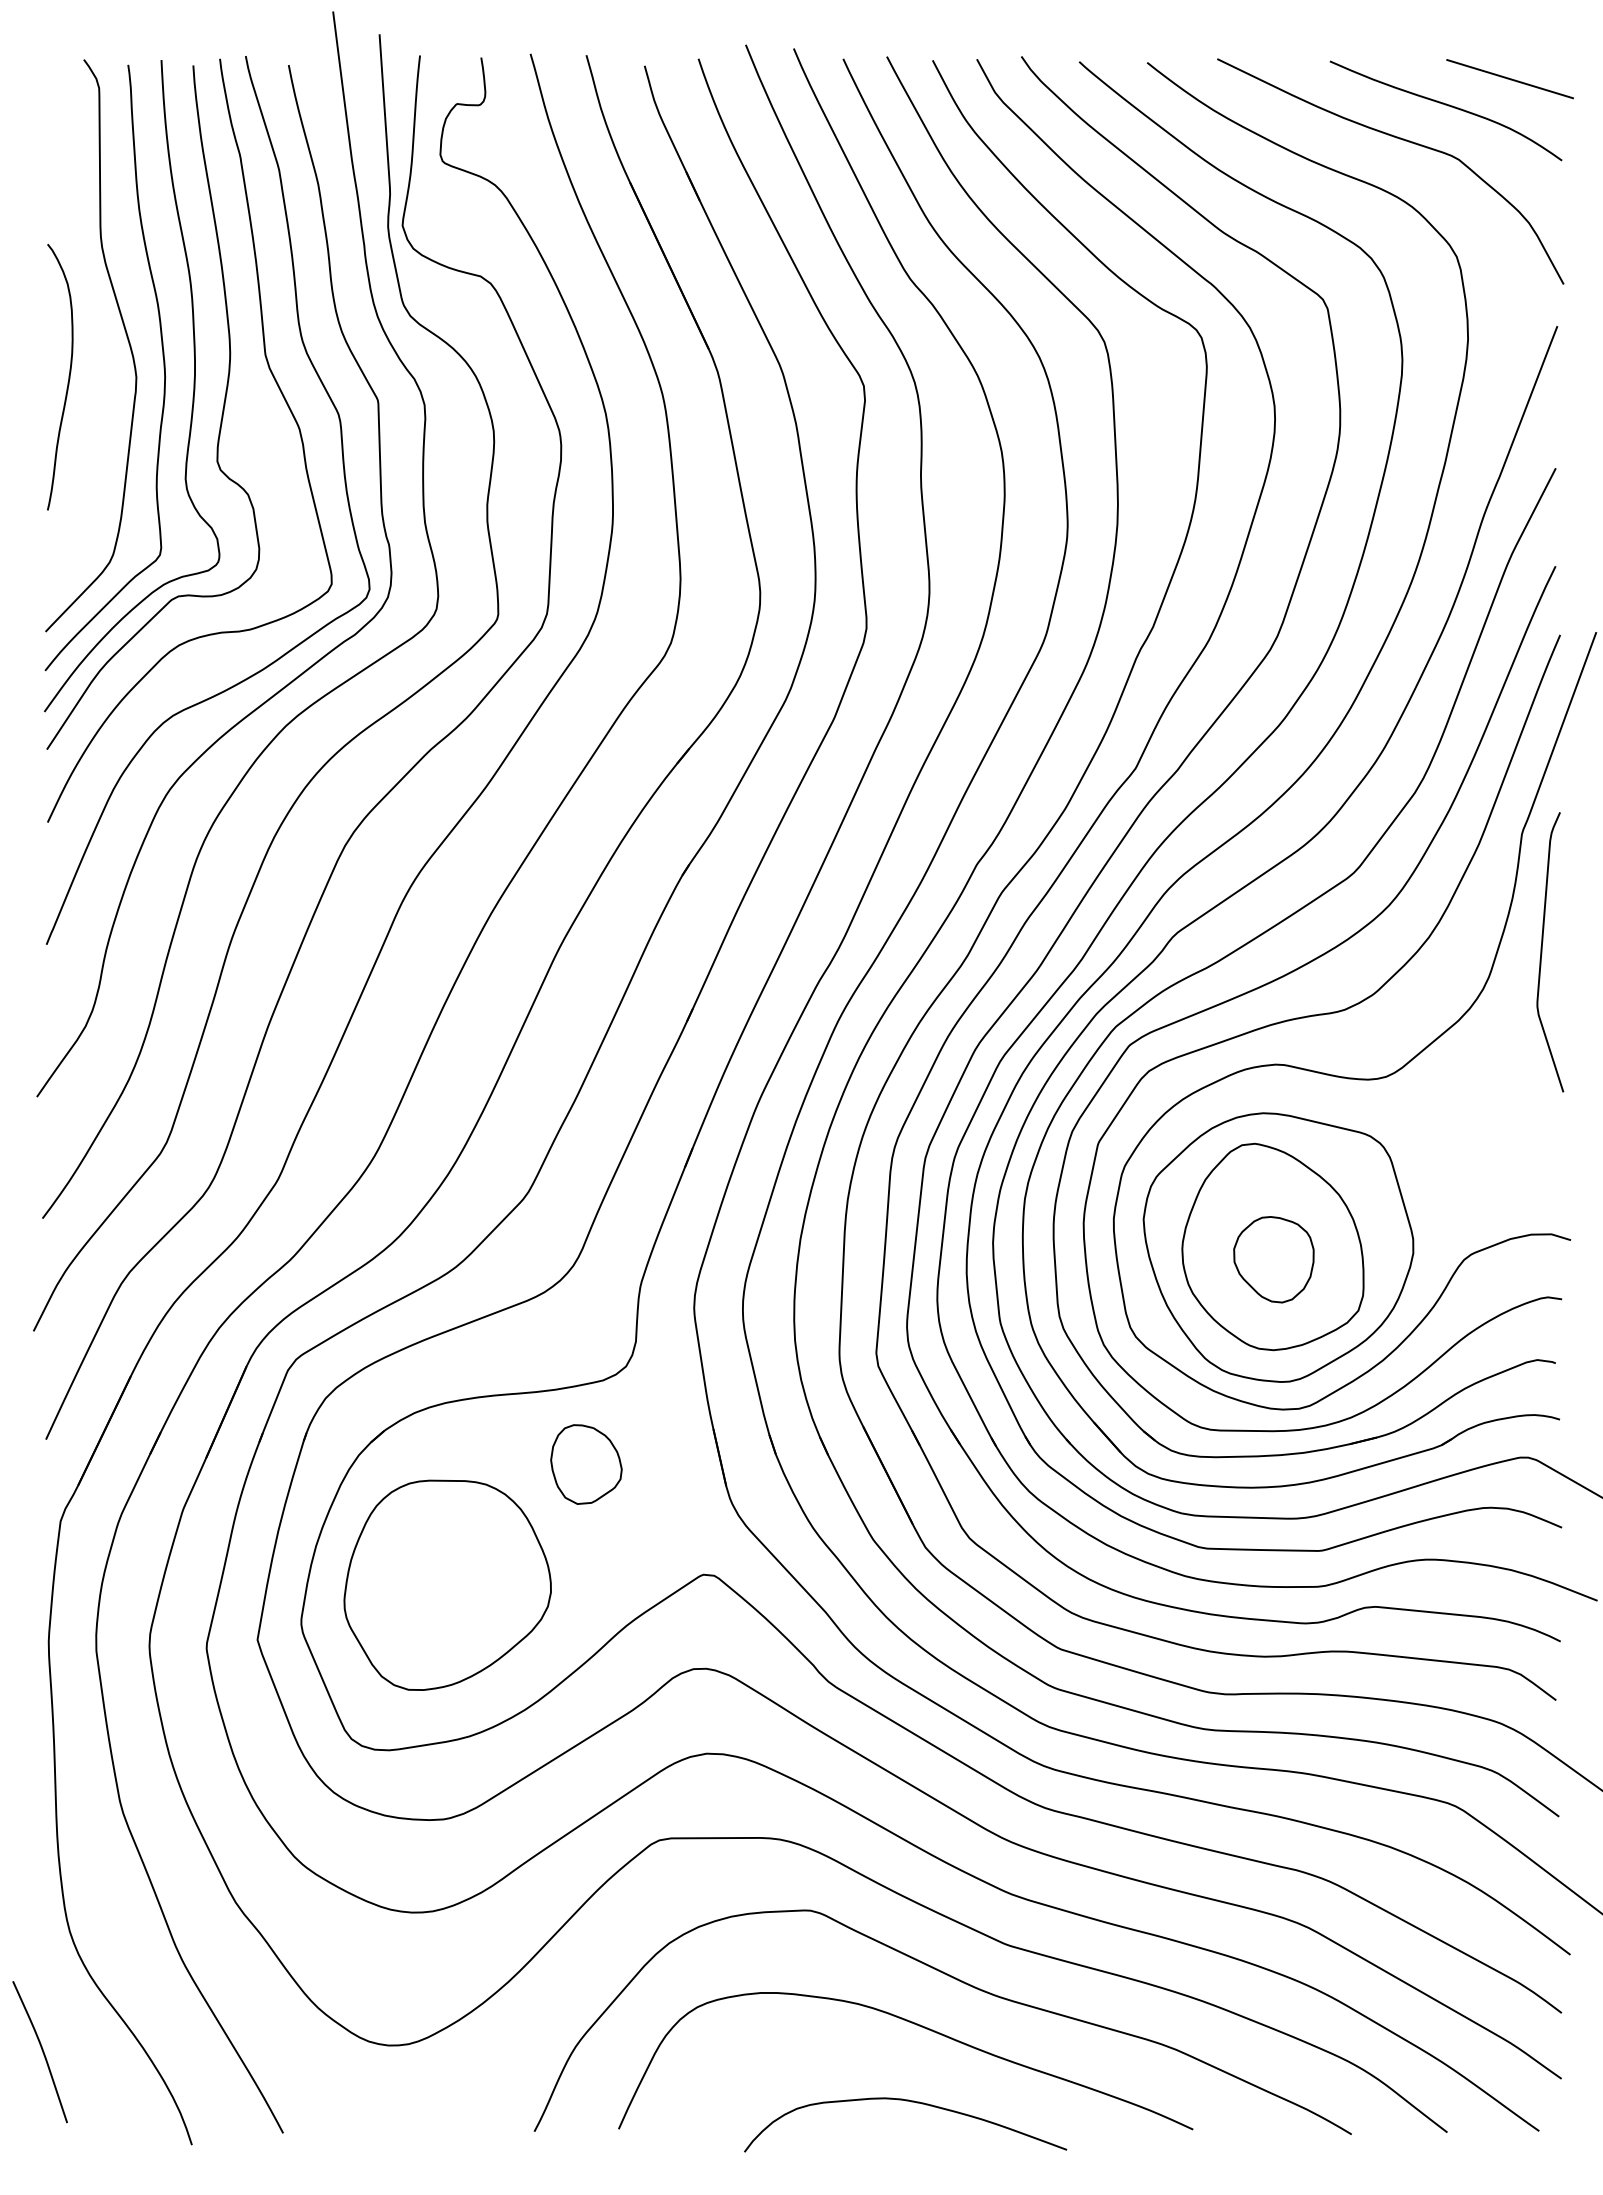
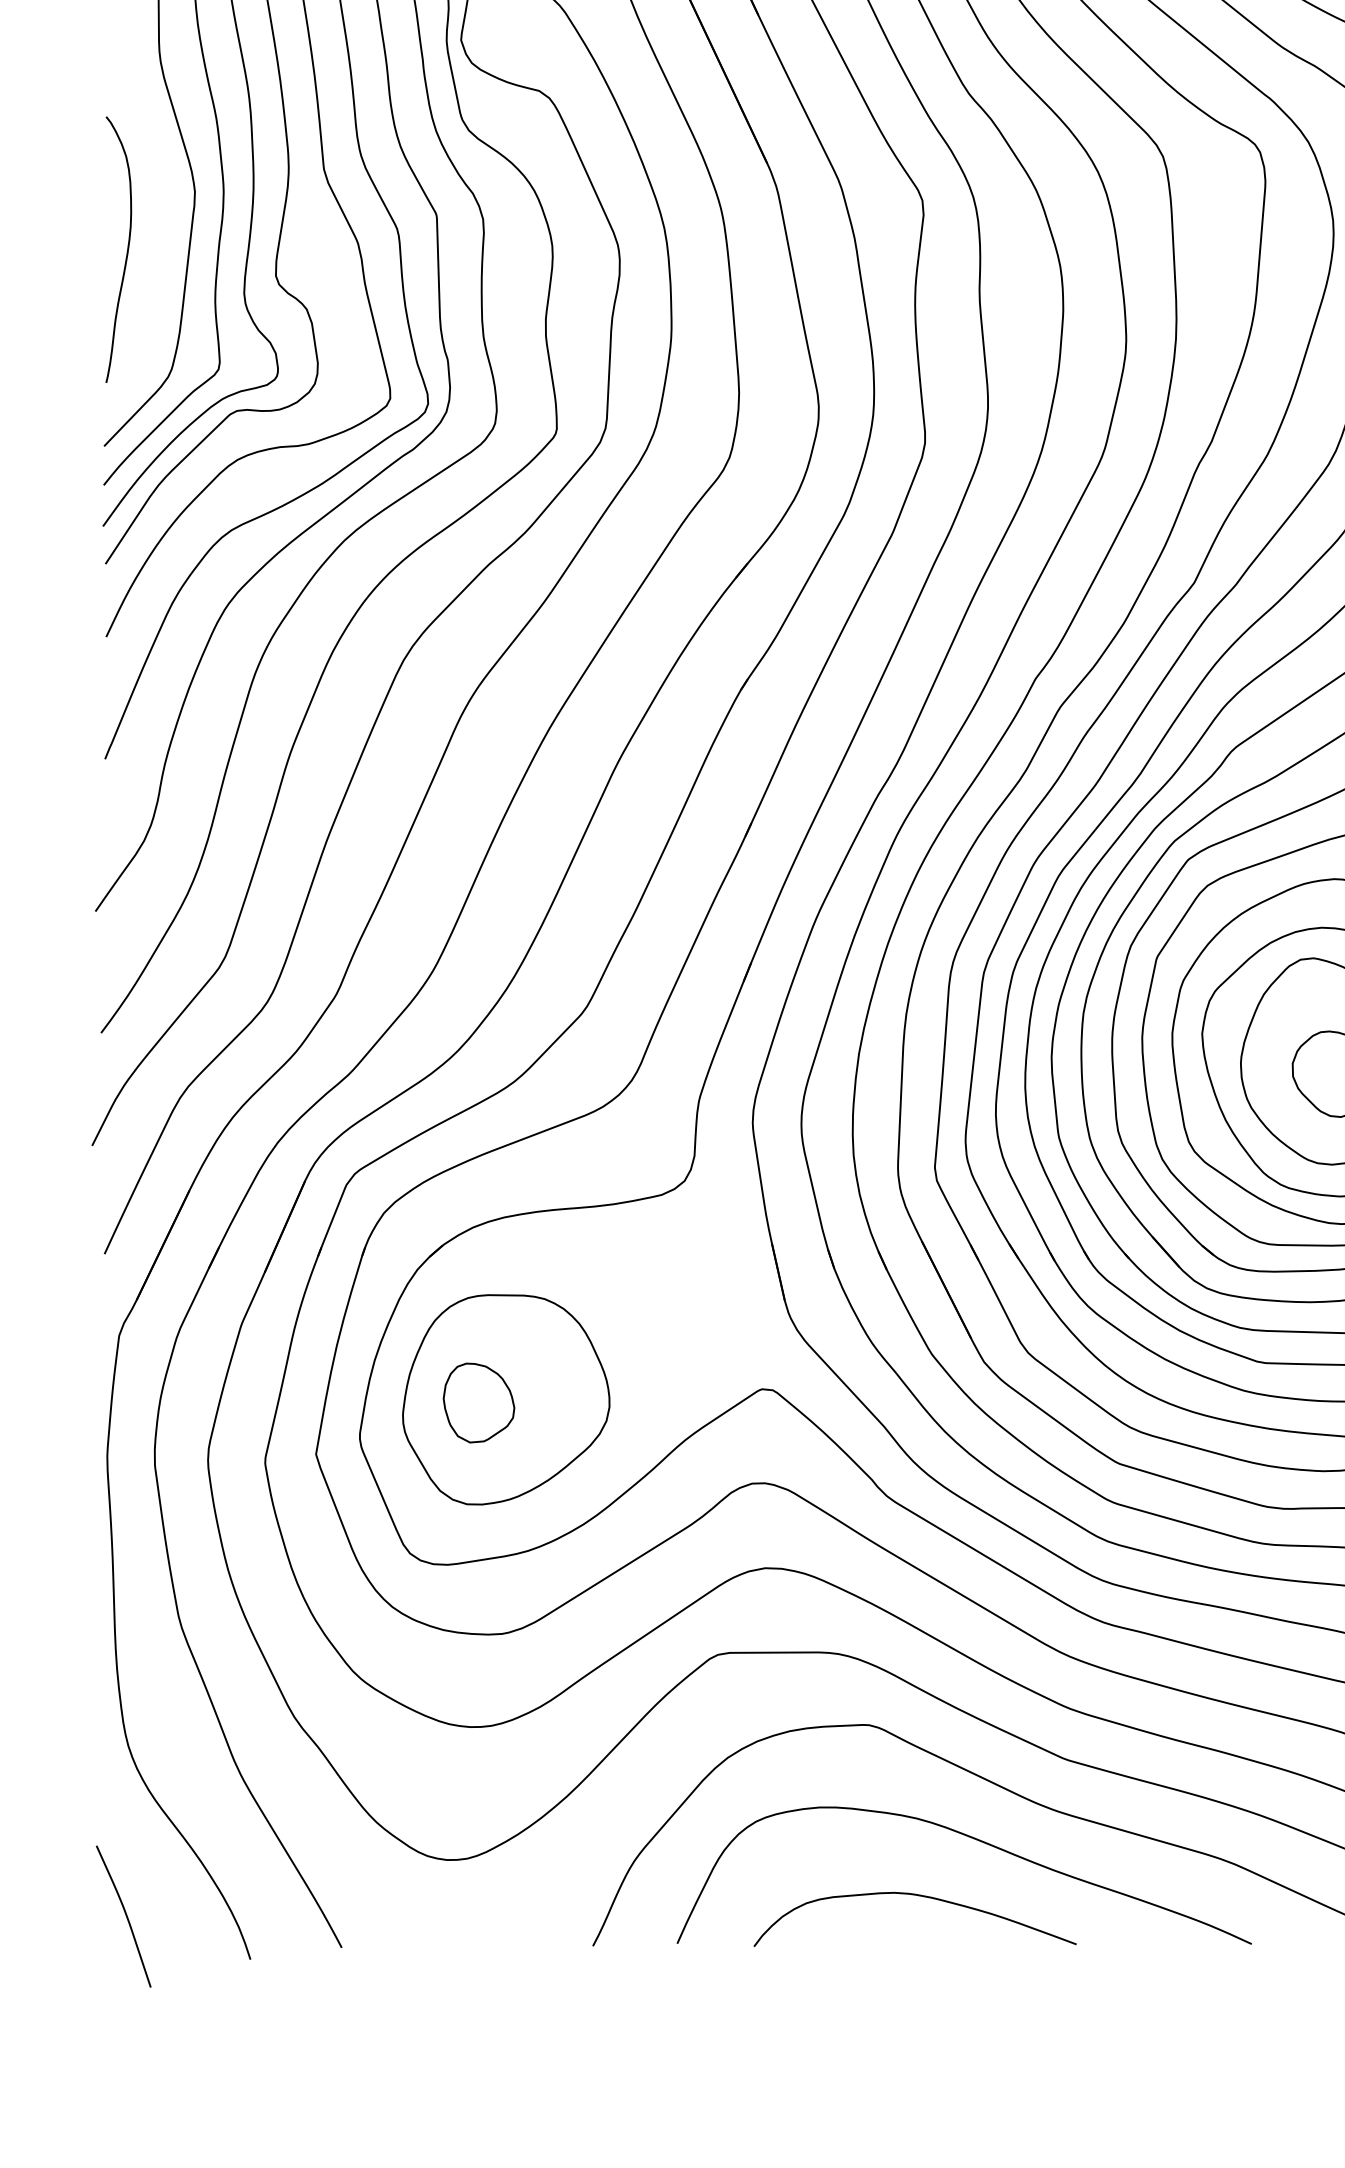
curve: (68, 377) -> (127, 250), moved
part: (586, 1464) -> (479, 1403), moved
curve: (41, 2050) -> (125, 1915), moved
curve: (911, 2102) -> (921, 1897), moved

